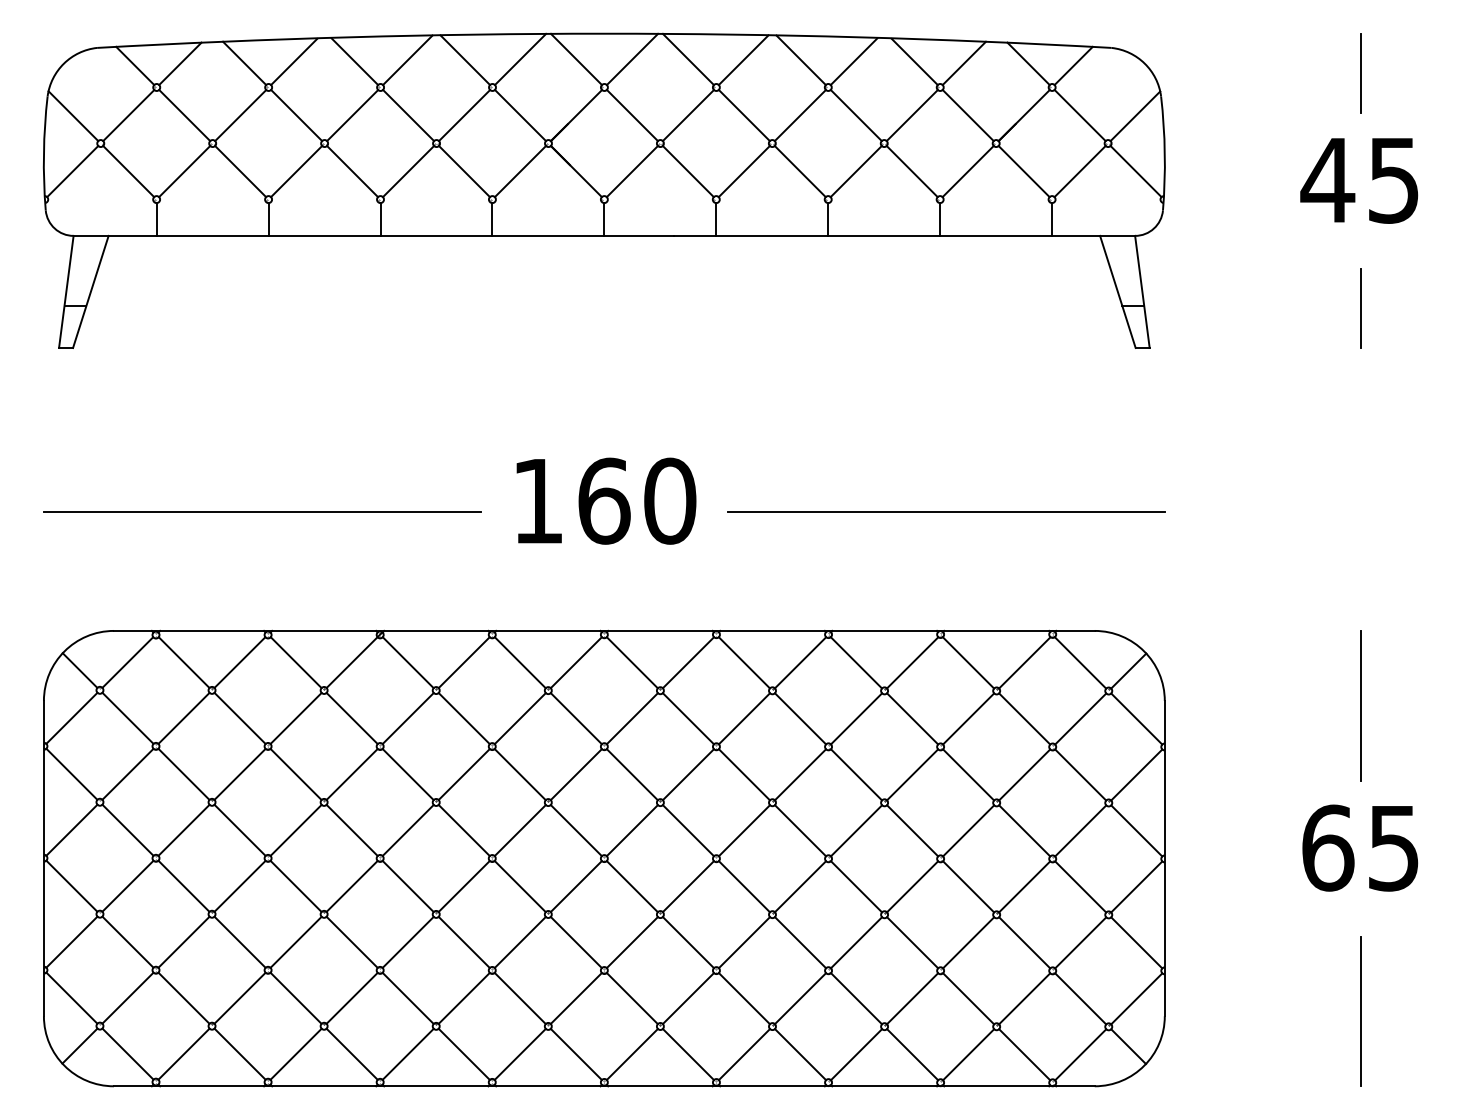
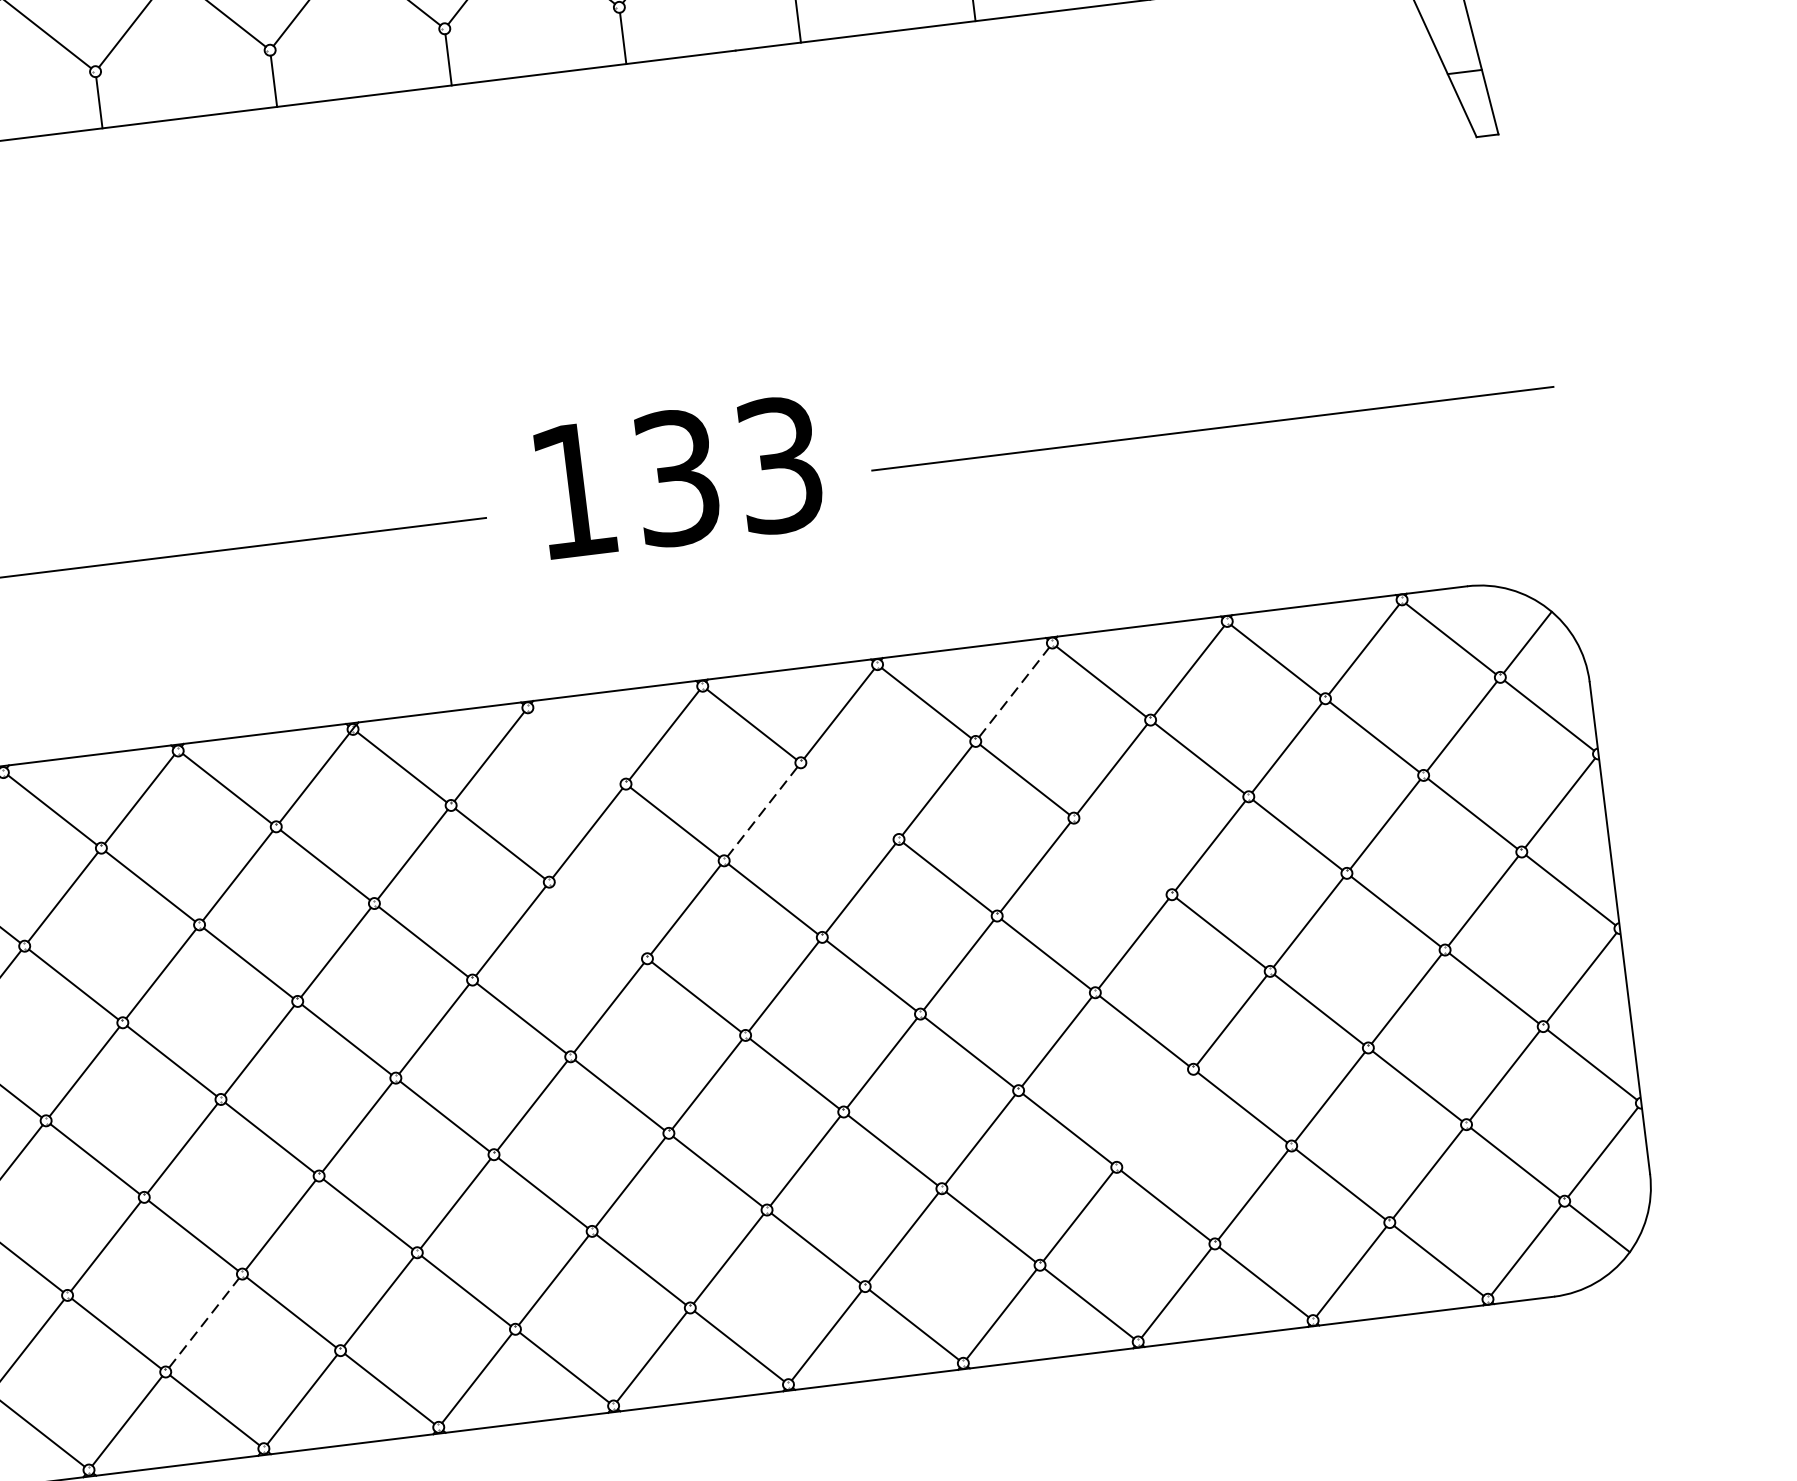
text: (637, 500) -> (728, 470), 160 -> 133
line: (519, 662) -> (575, 745), removed
line: (800, 662) -> (1014, 691), solid -> dashed
line: (687, 718) -> (848, 800), removed
line: (632, 719) -> (762, 813), solid -> dashed
line: (519, 774) -> (597, 920), removed
line: (856, 774) -> (1122, 855), removed
line: (856, 942) -> (1154, 1118), removed
line: (240, 997) -> (204, 1321), solid -> dashed

